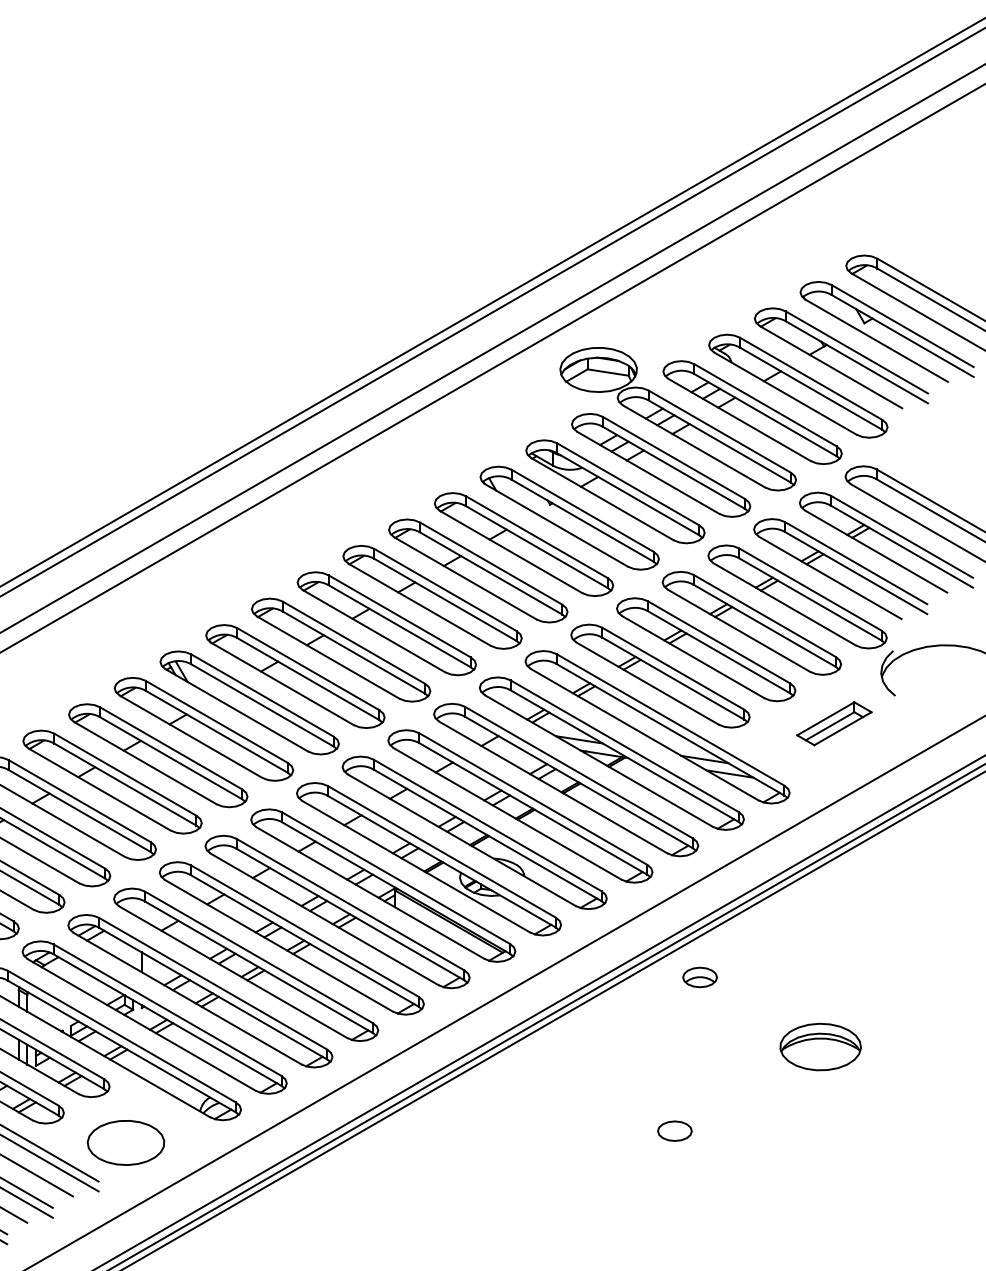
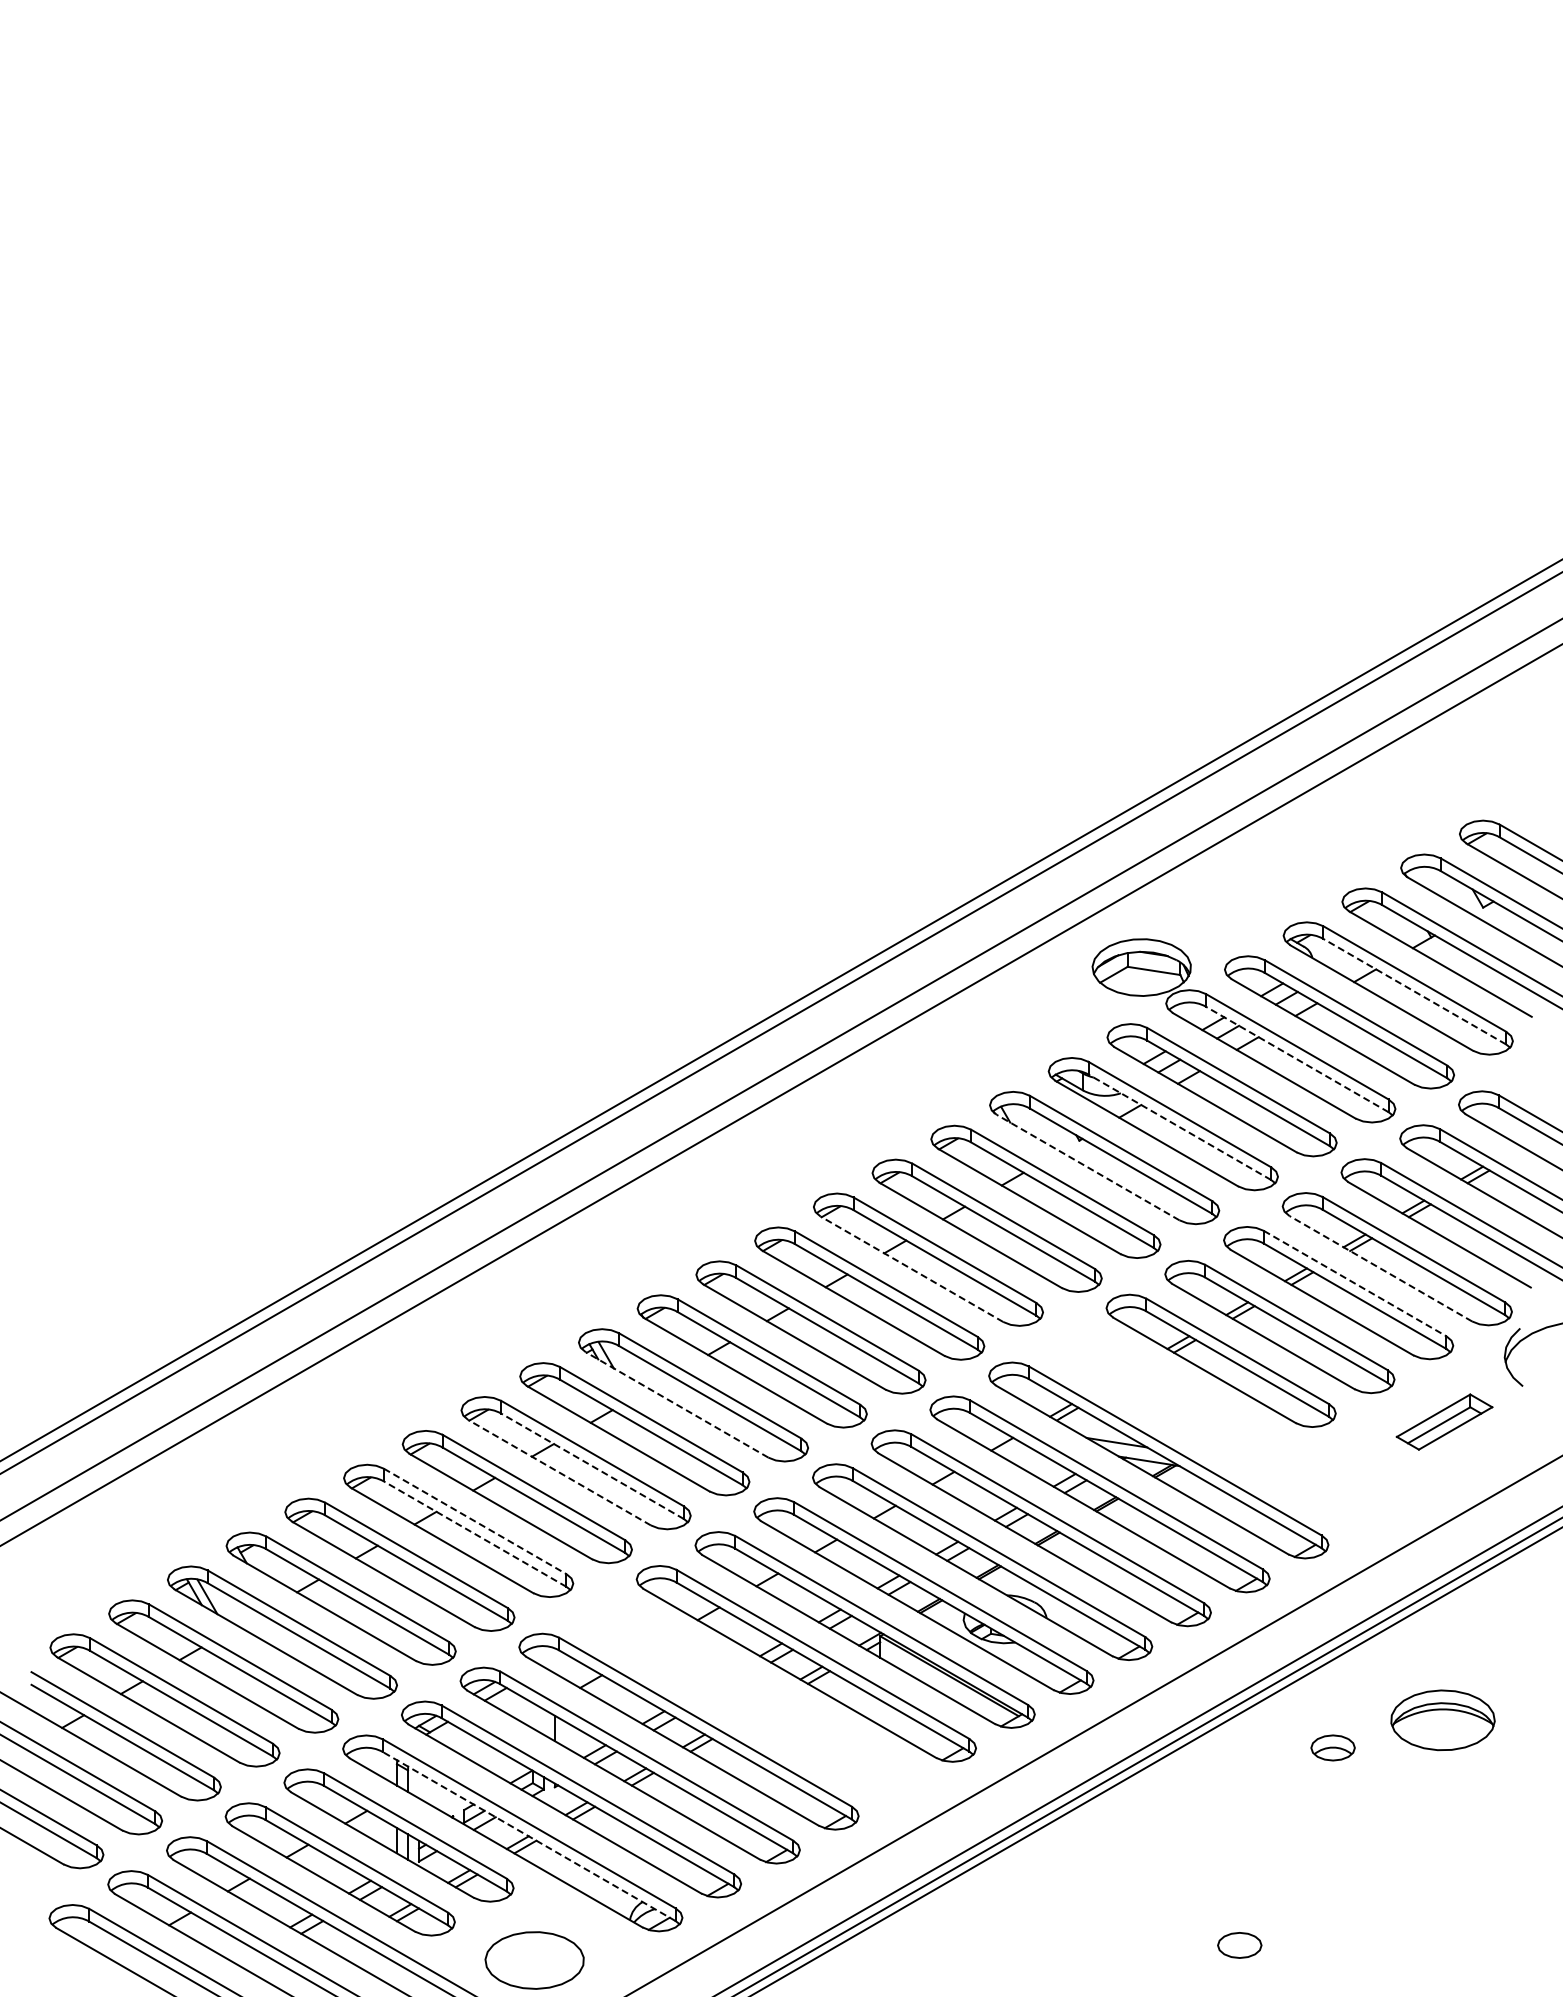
line: (810, 388) -> (1414, 991), solid -> dashed
line: (719, 441) -> (1296, 1059), solid -> dashed
line: (628, 494) -> (1179, 1127), solid -> dashed
line: (556, 525) -> (1087, 1167), solid -> dashed
line: (419, 604) -> (911, 1269), solid -> dashed
line: (784, 604) -> (1380, 1268), solid -> dashed
line: (765, 615) -> (1355, 1283), solid -> dashed
line: (236, 710) -> (676, 1404), solid -> dashed
part: (657, 727) -> (1217, 1426), removed
line: (171, 758) -> (592, 1466), solid -> dashed
line: (145, 763) -> (559, 1472), solid -> dashed
line: (79, 801) -> (475, 1521), solid -> dashed
line: (79, 810) -> (474, 1533), solid -> dashed
part: (291, 938) -> (747, 1697), removed
part: (699, 977) -> (1332, 1747), moved
line: (121, 1046) -> (529, 1836), solid -> dashed
part: (820, 1047) -> (1442, 1720), moved

